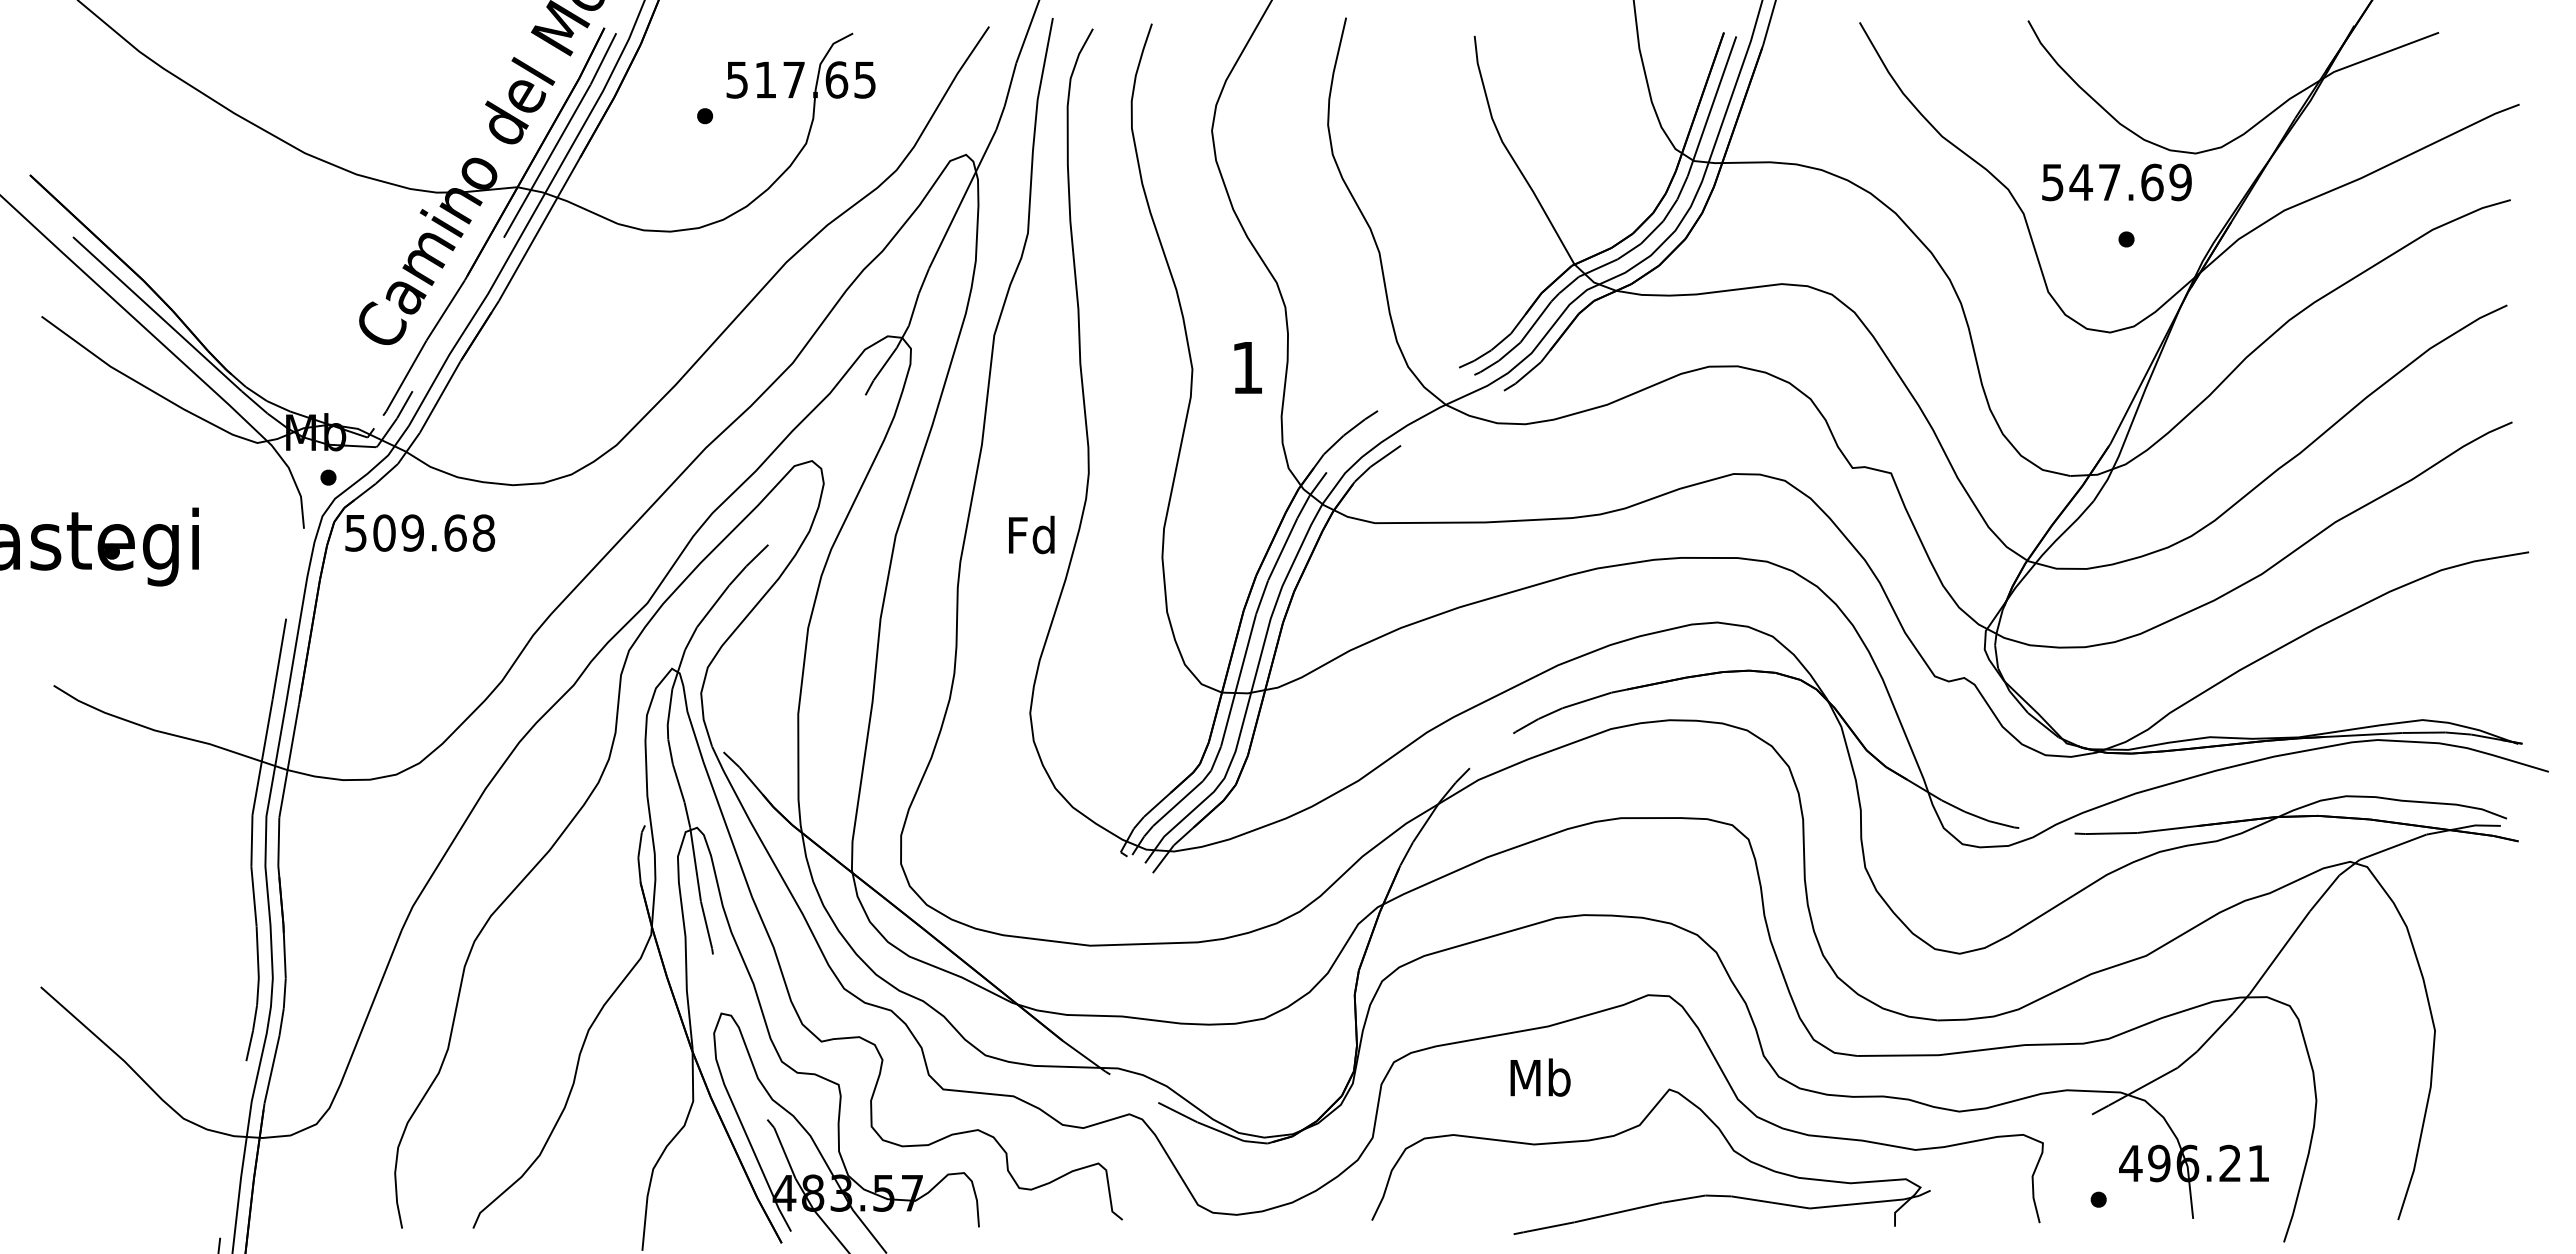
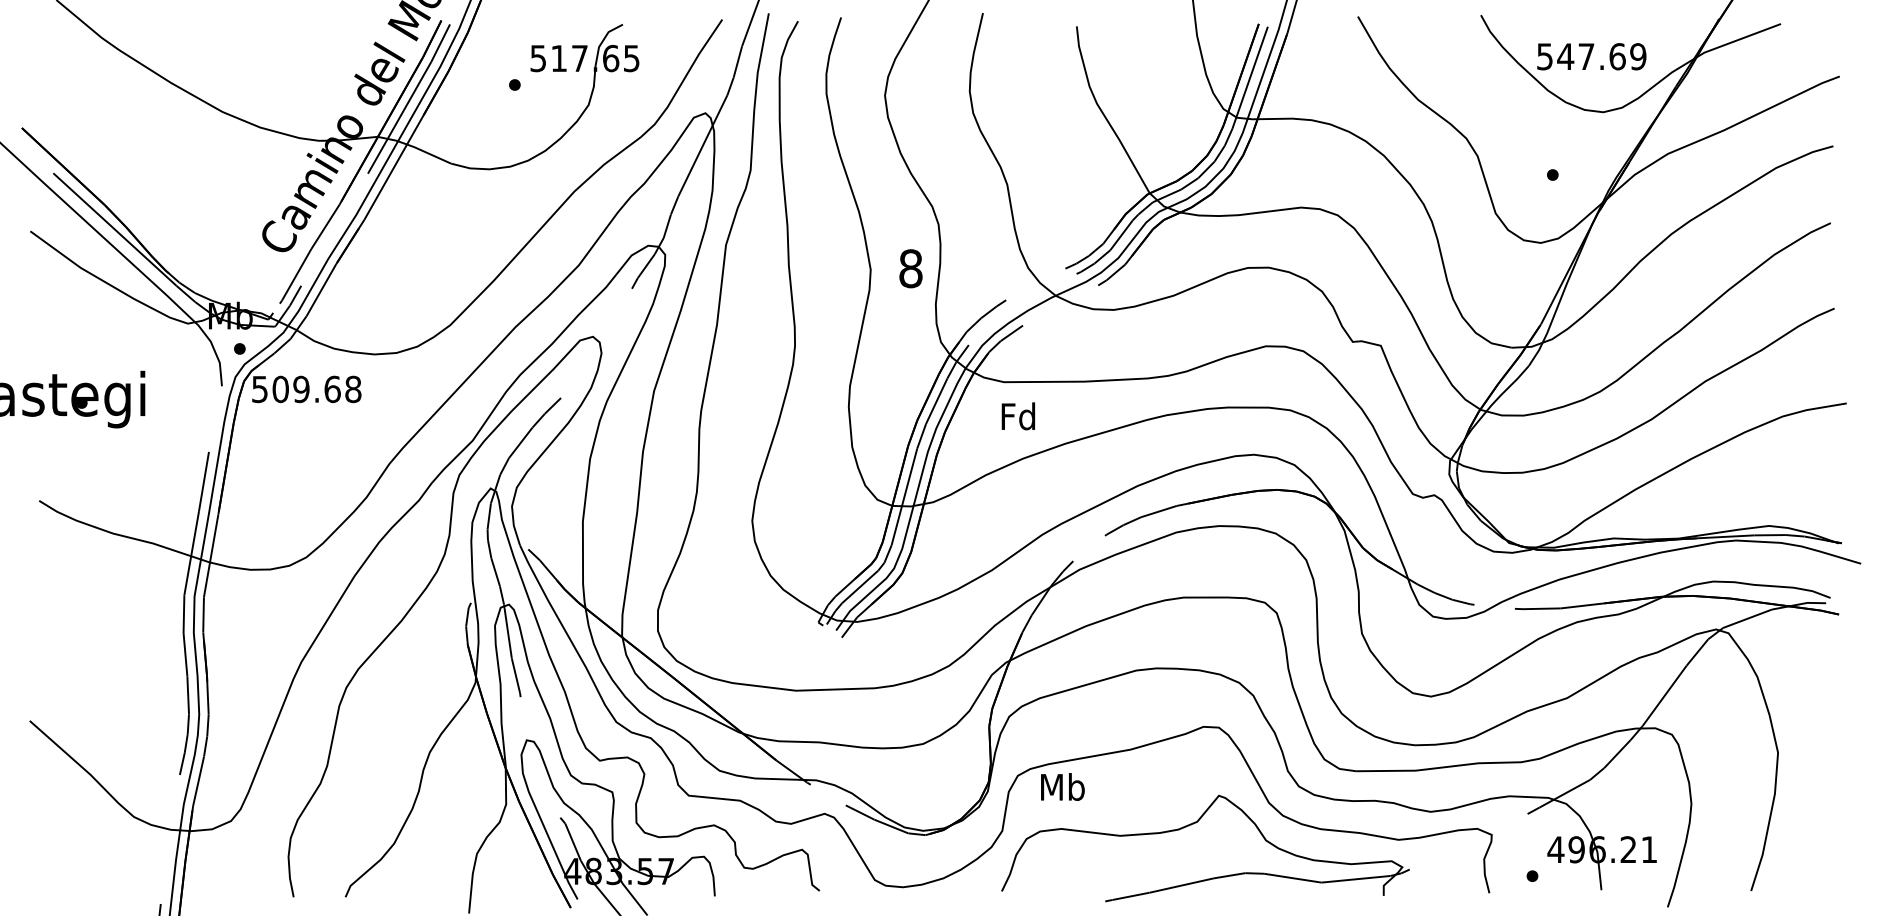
text: (2116, 182) -> (1591, 56), moved
text: (1247, 367) -> (910, 268), 1 -> 8
text: (1031, 534) -> (1018, 416), moved
text: (1540, 1077) -> (1062, 786), moved

